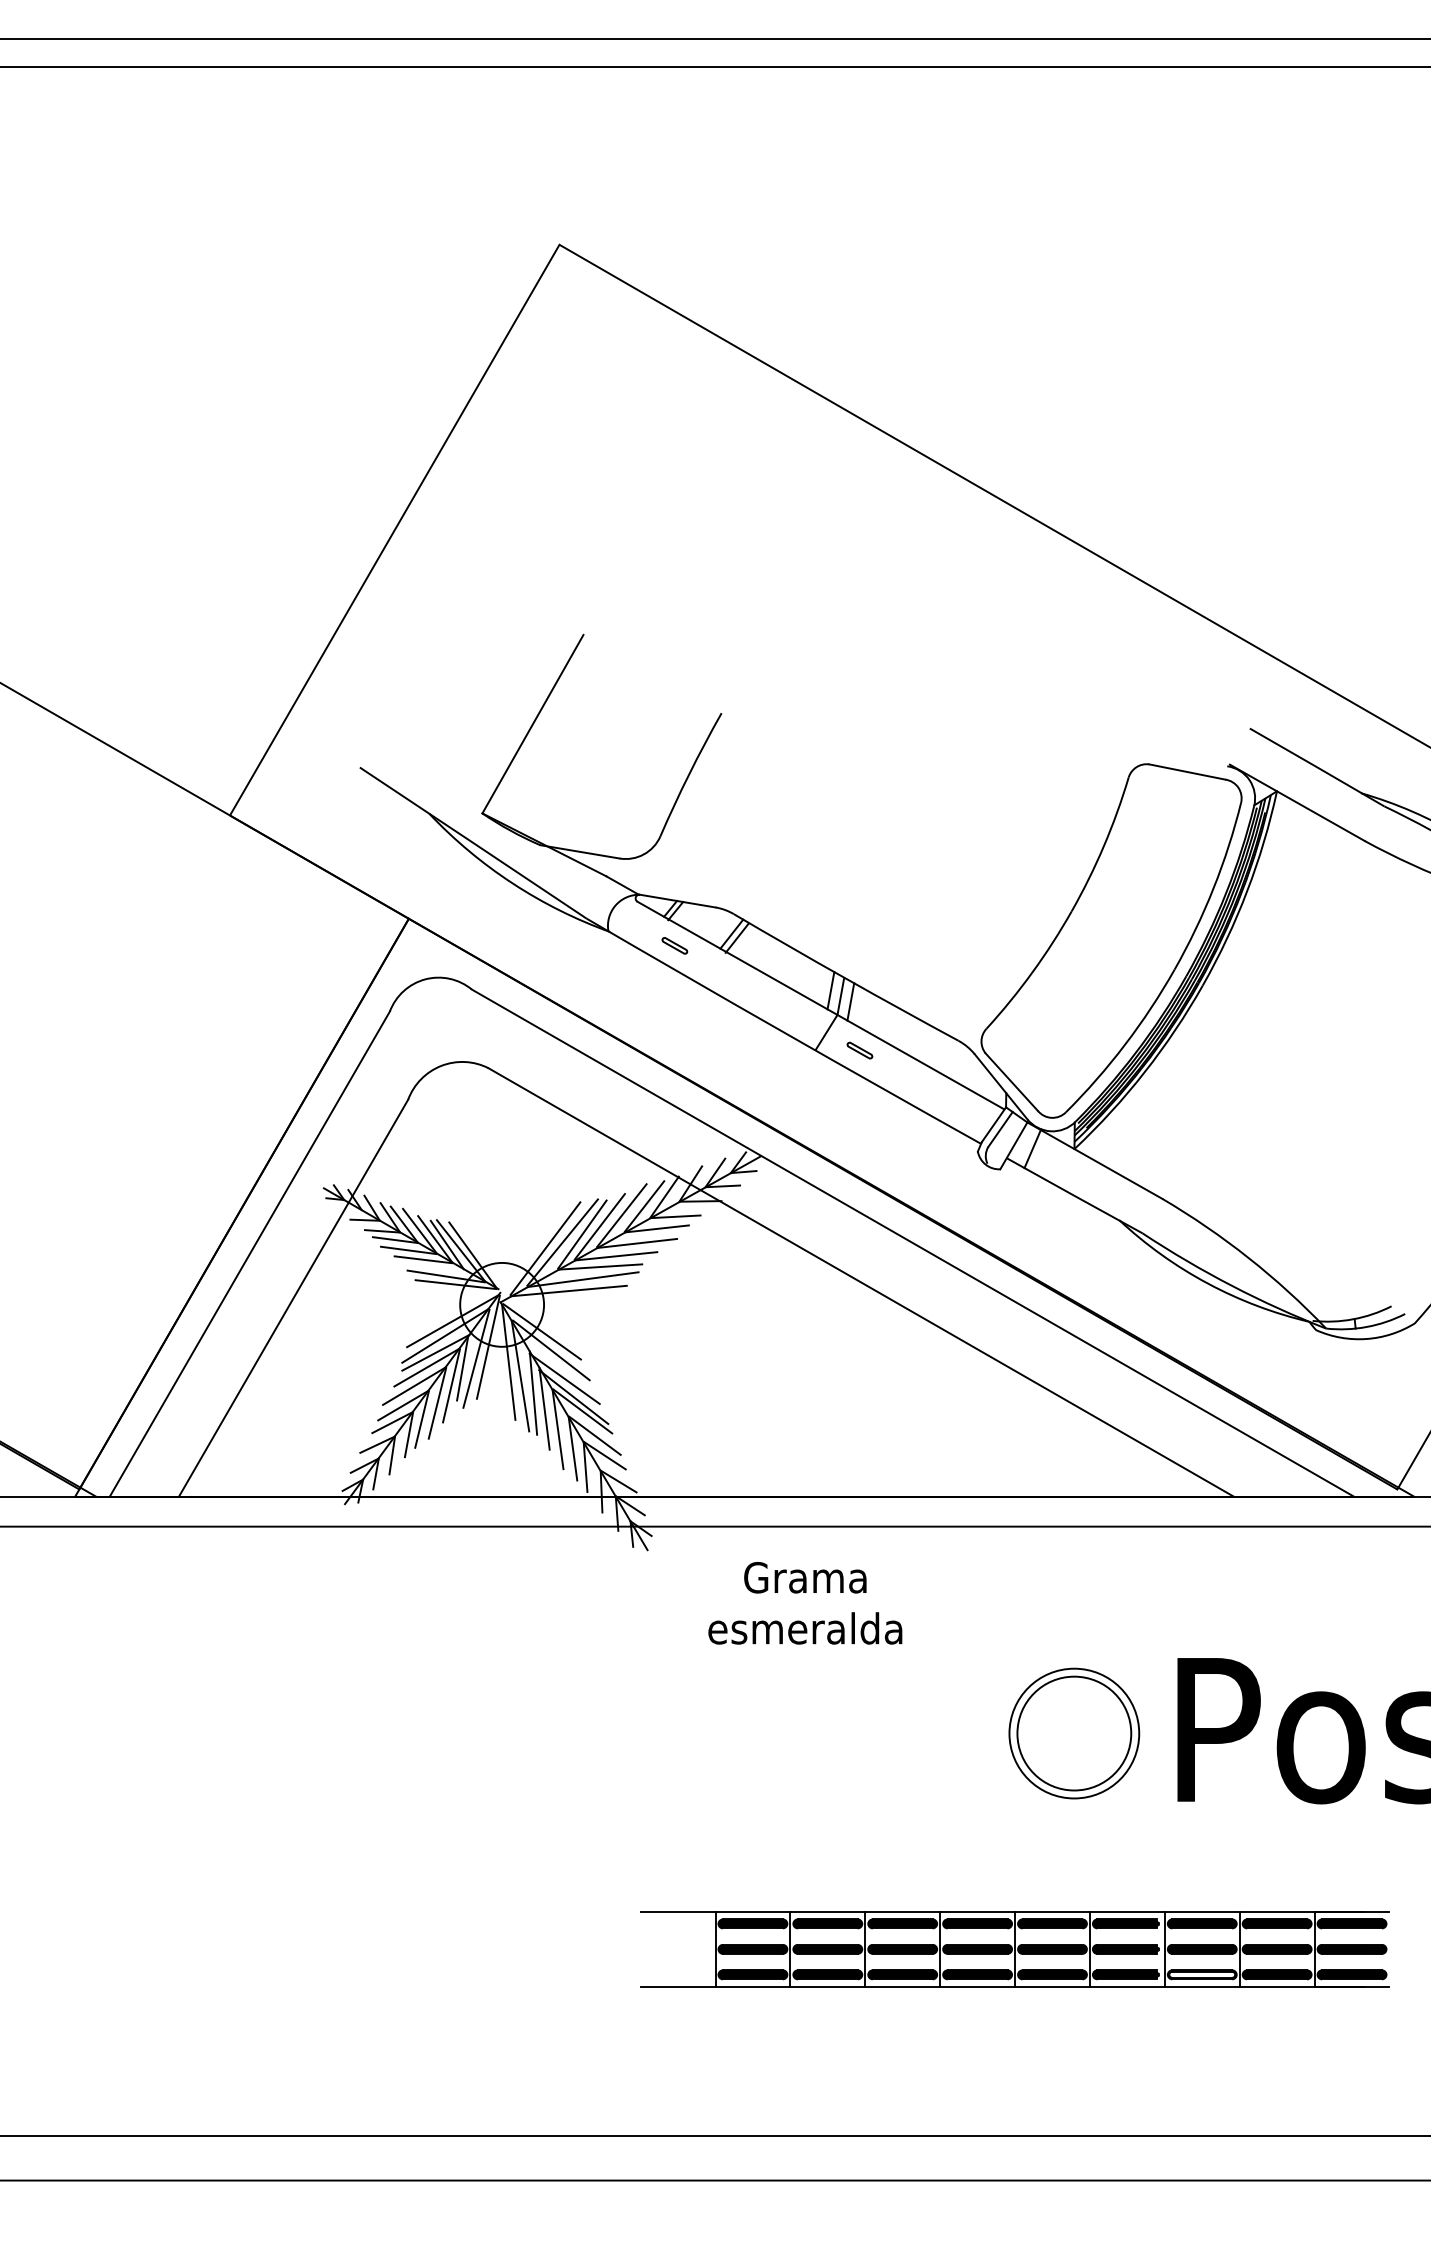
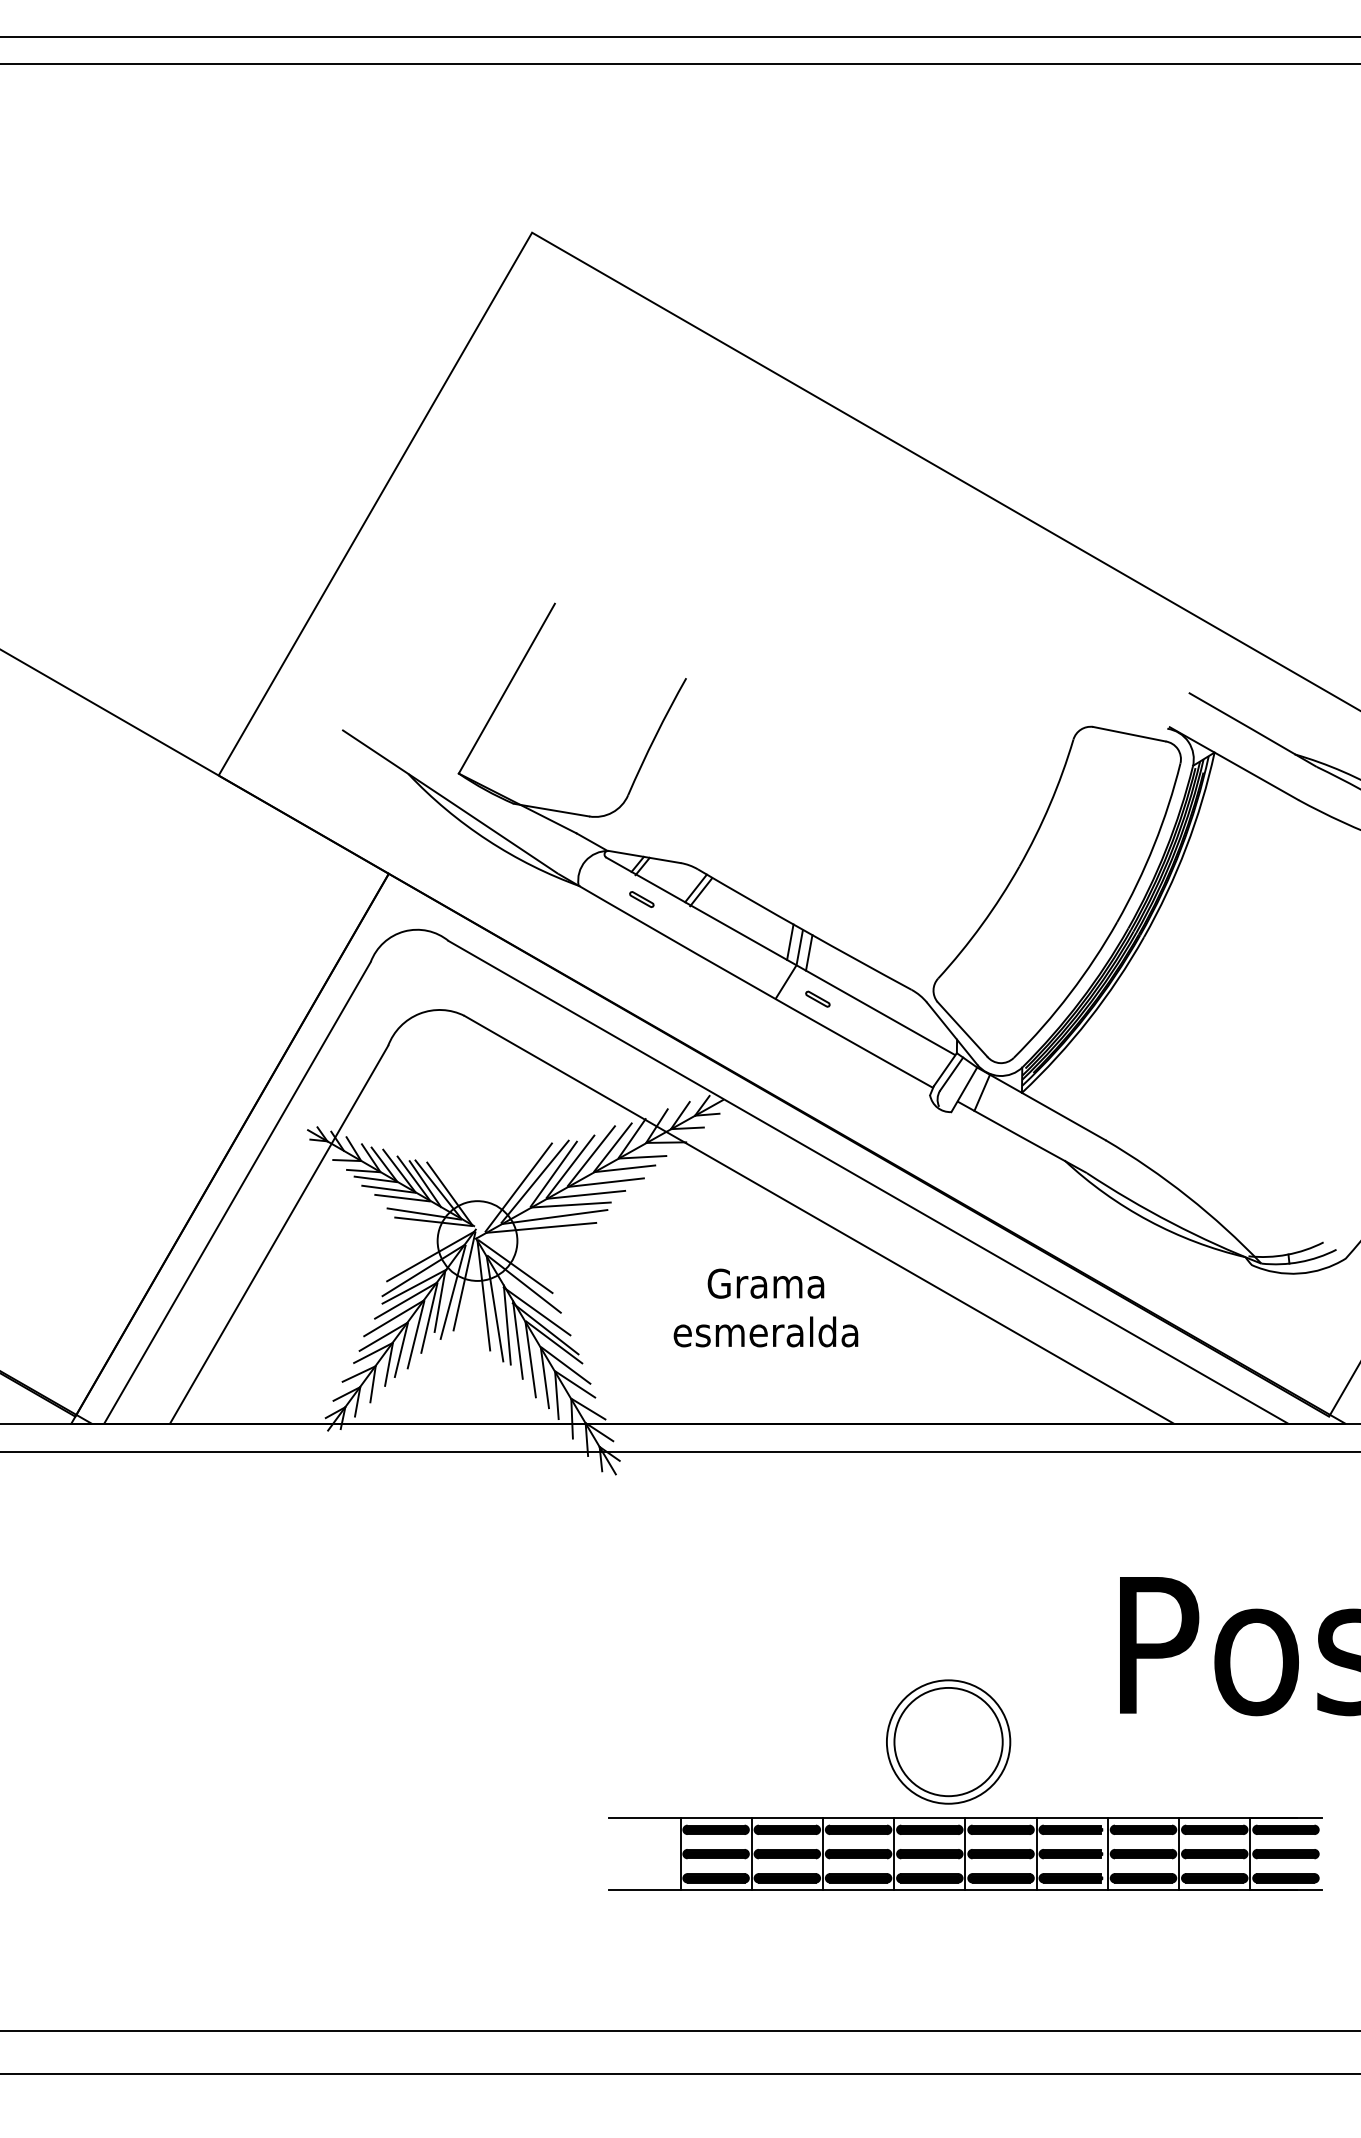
text: (805, 1603) -> (766, 1308), moved
part: (1074, 1733) -> (948, 1741), moved
fill: (1201, 1974) -> (1142, 1877), added

